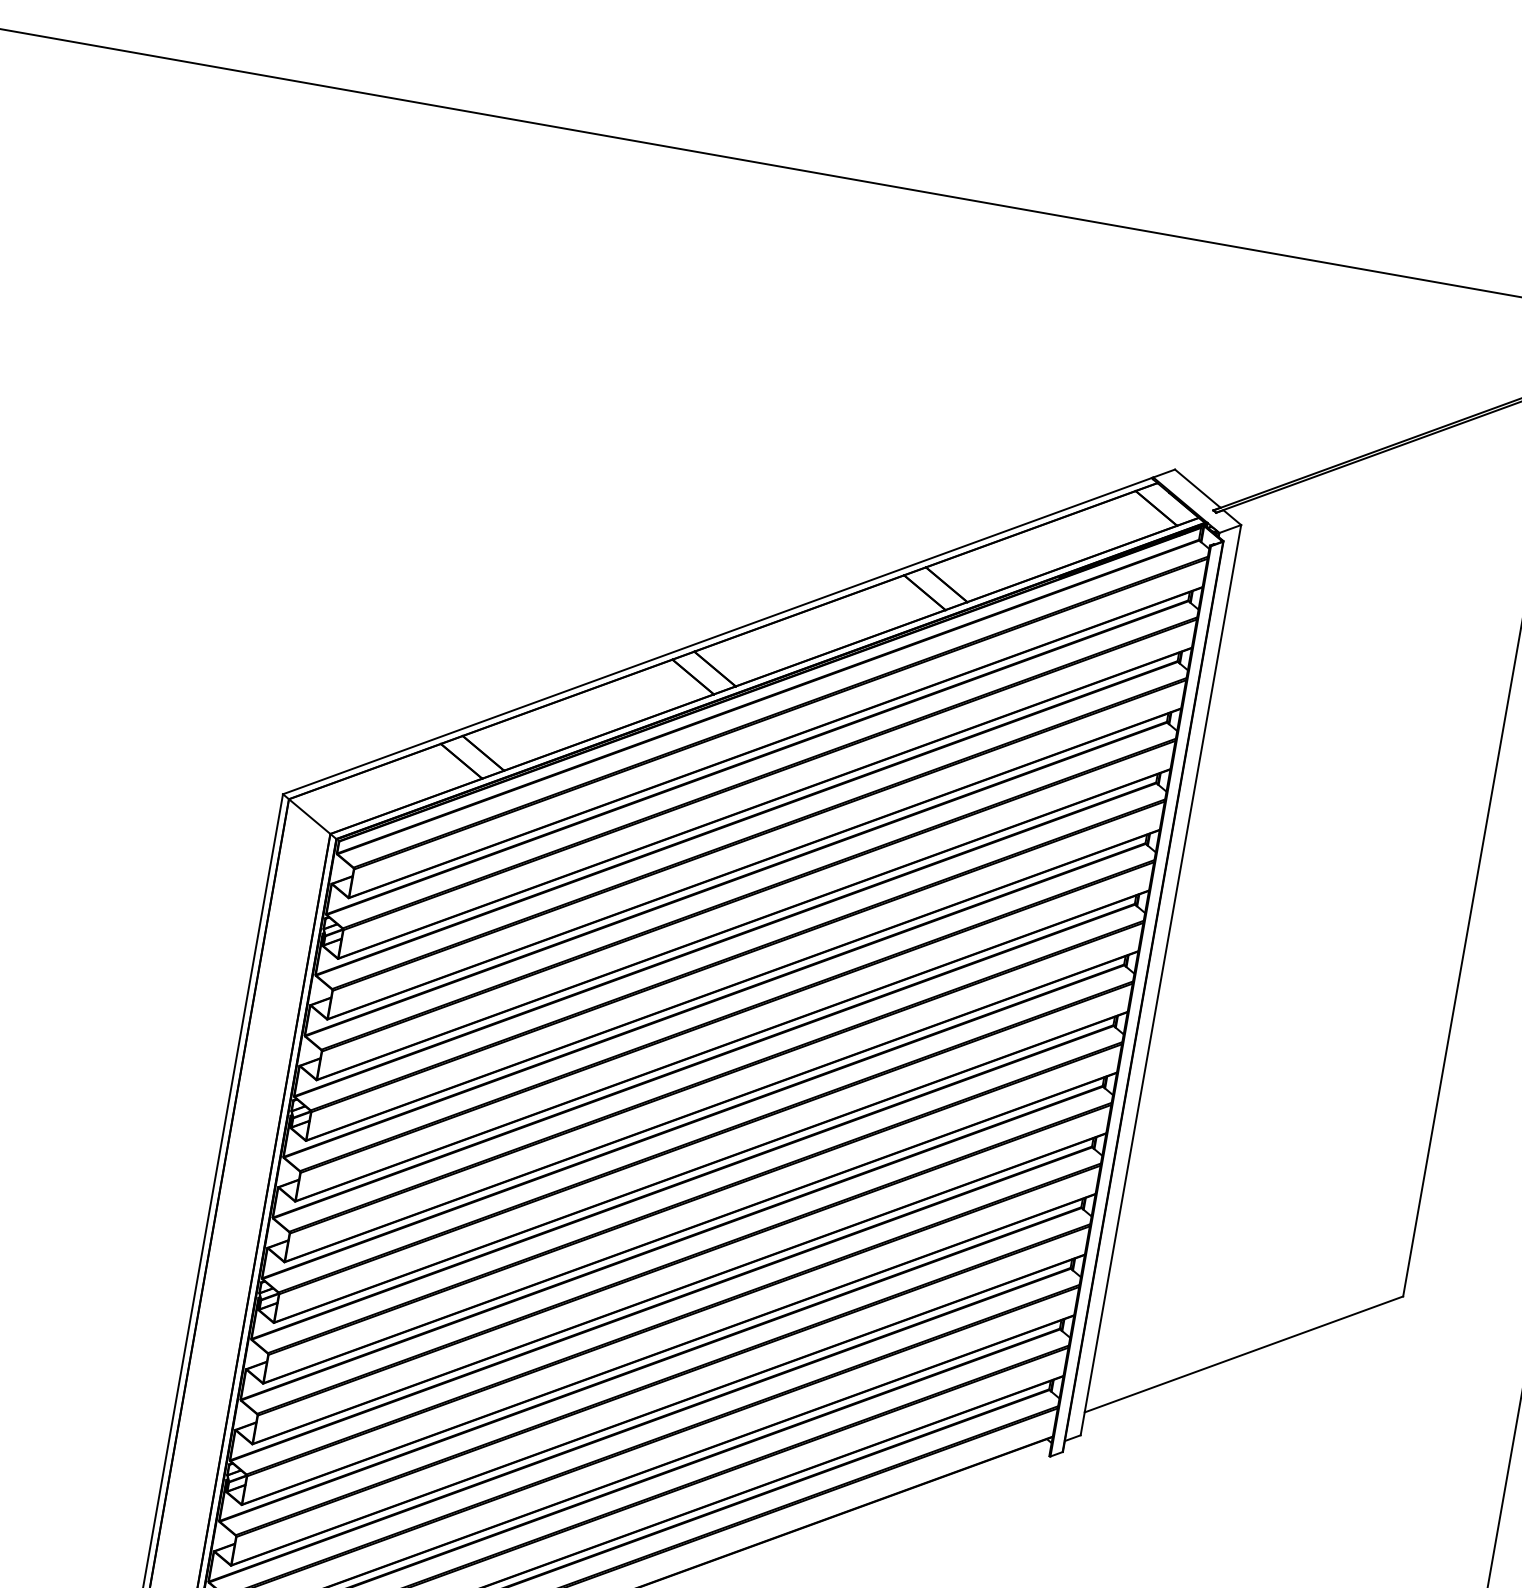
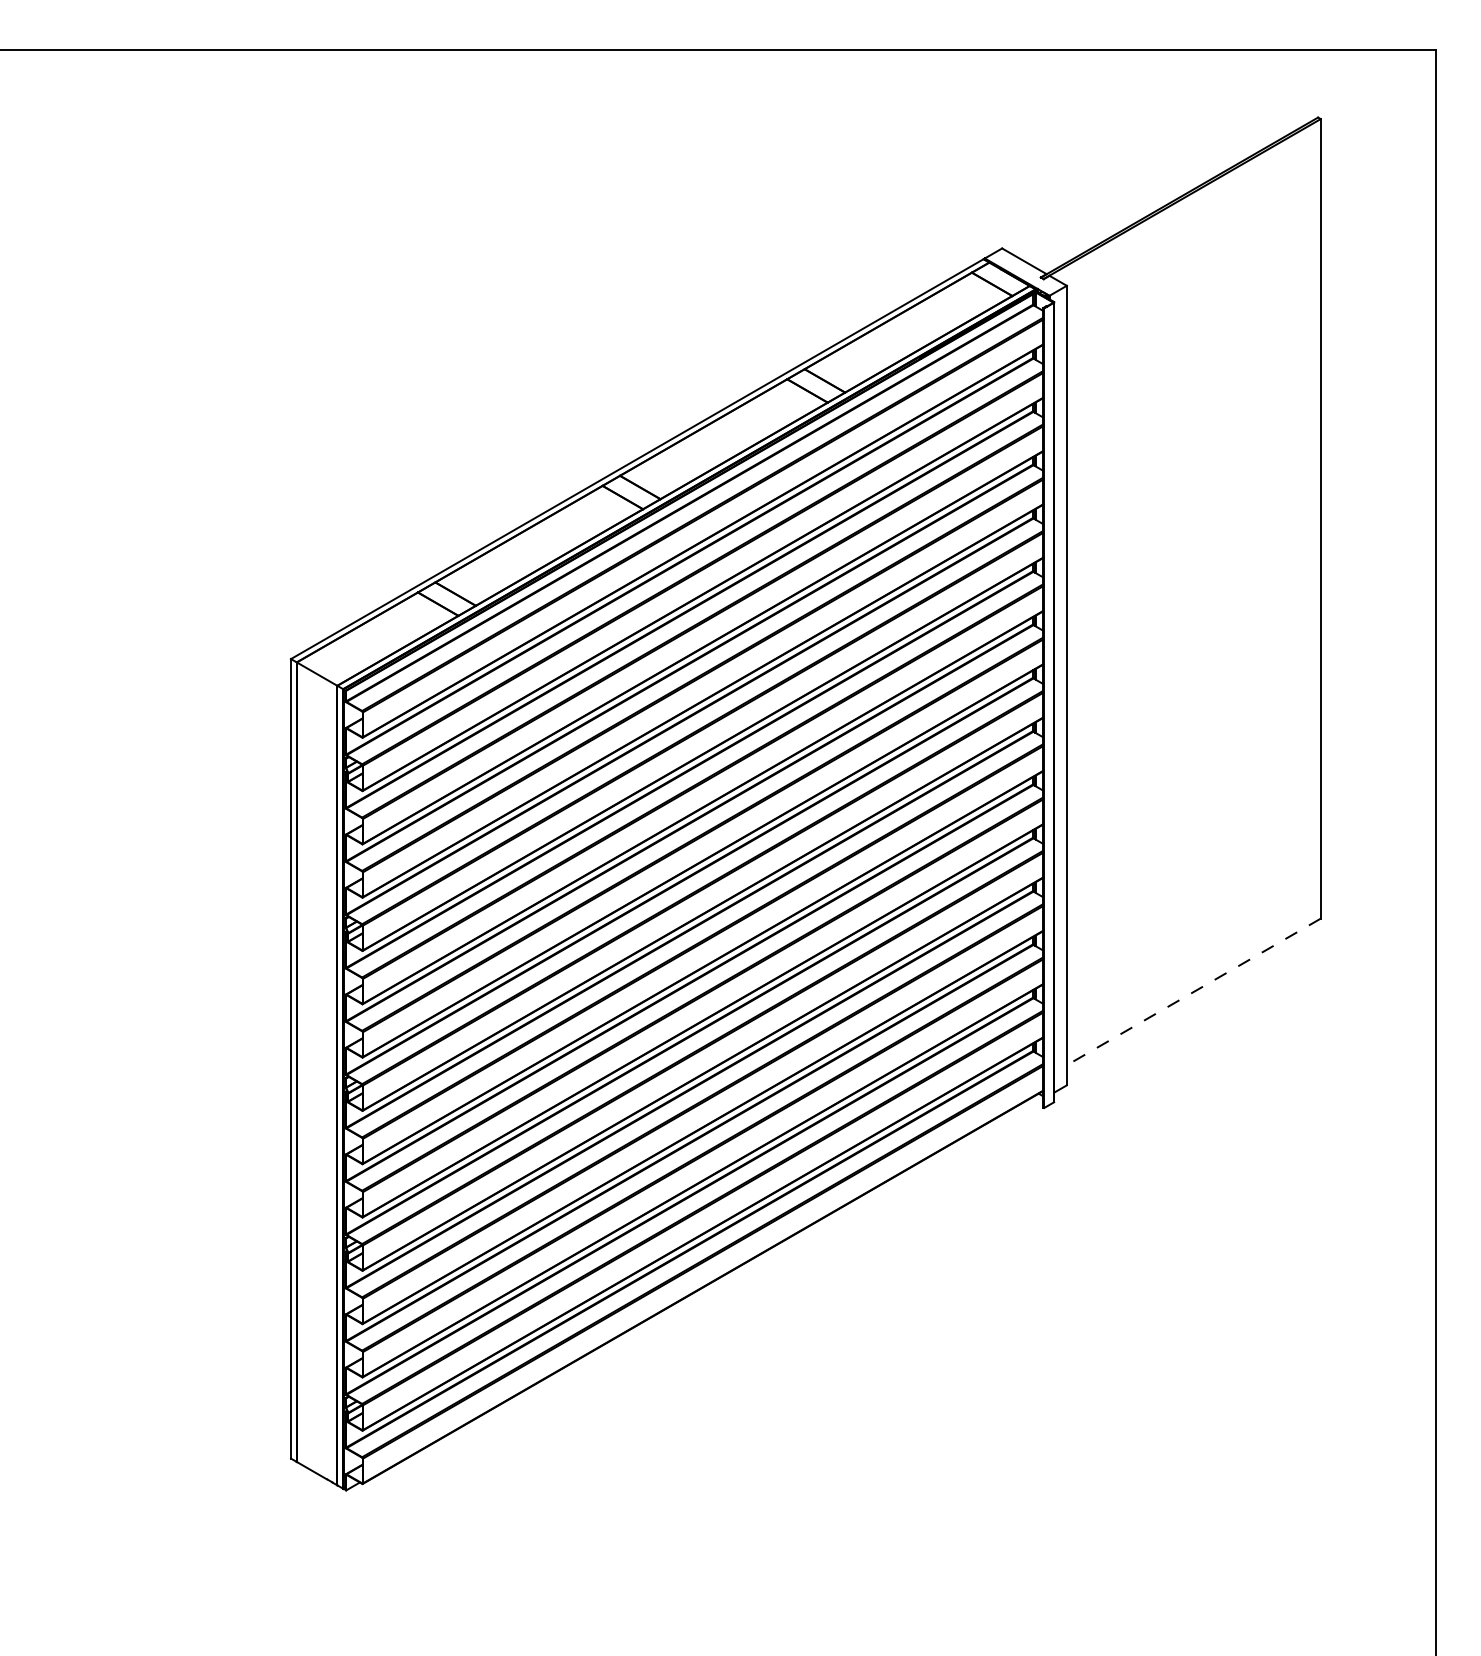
line: (1243, 1353) -> (1193, 991), solid -> dashed

